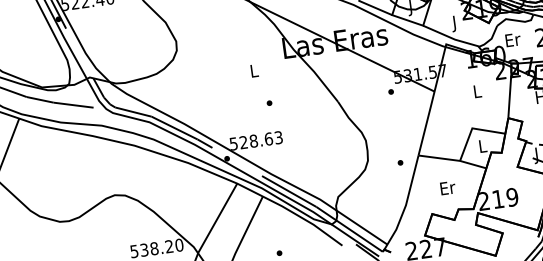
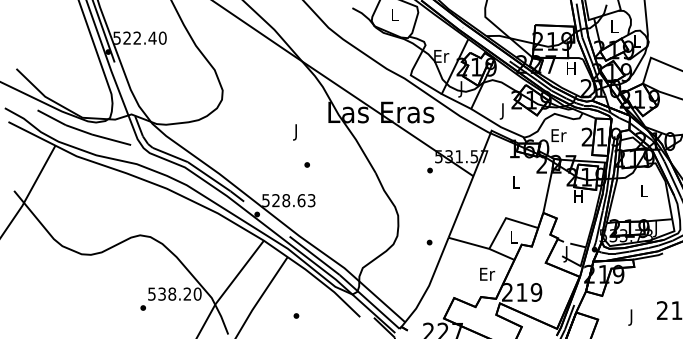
text: (254, 72) -> (296, 132), L -> J
text: (447, 187) -> (487, 273), moved

